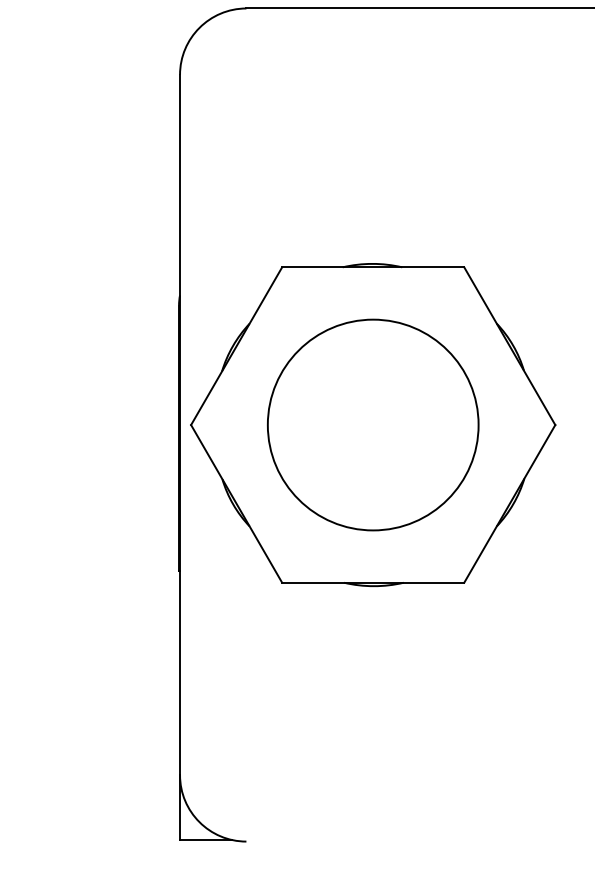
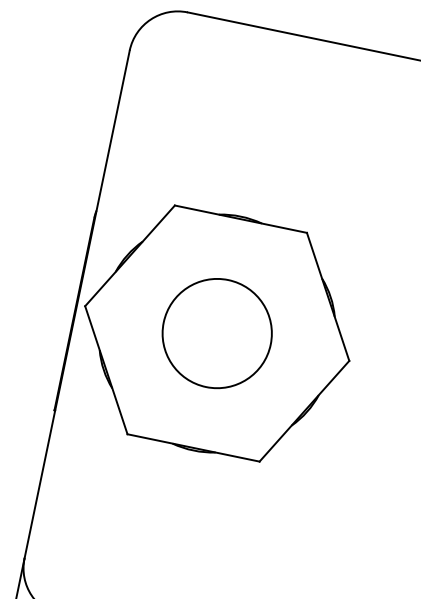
circle: (372, 424) -> (216, 333), size x0.7

